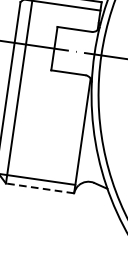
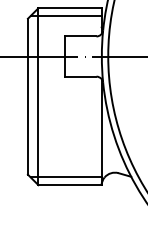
line: (40, 188) -> (70, 185), dashed -> solid

